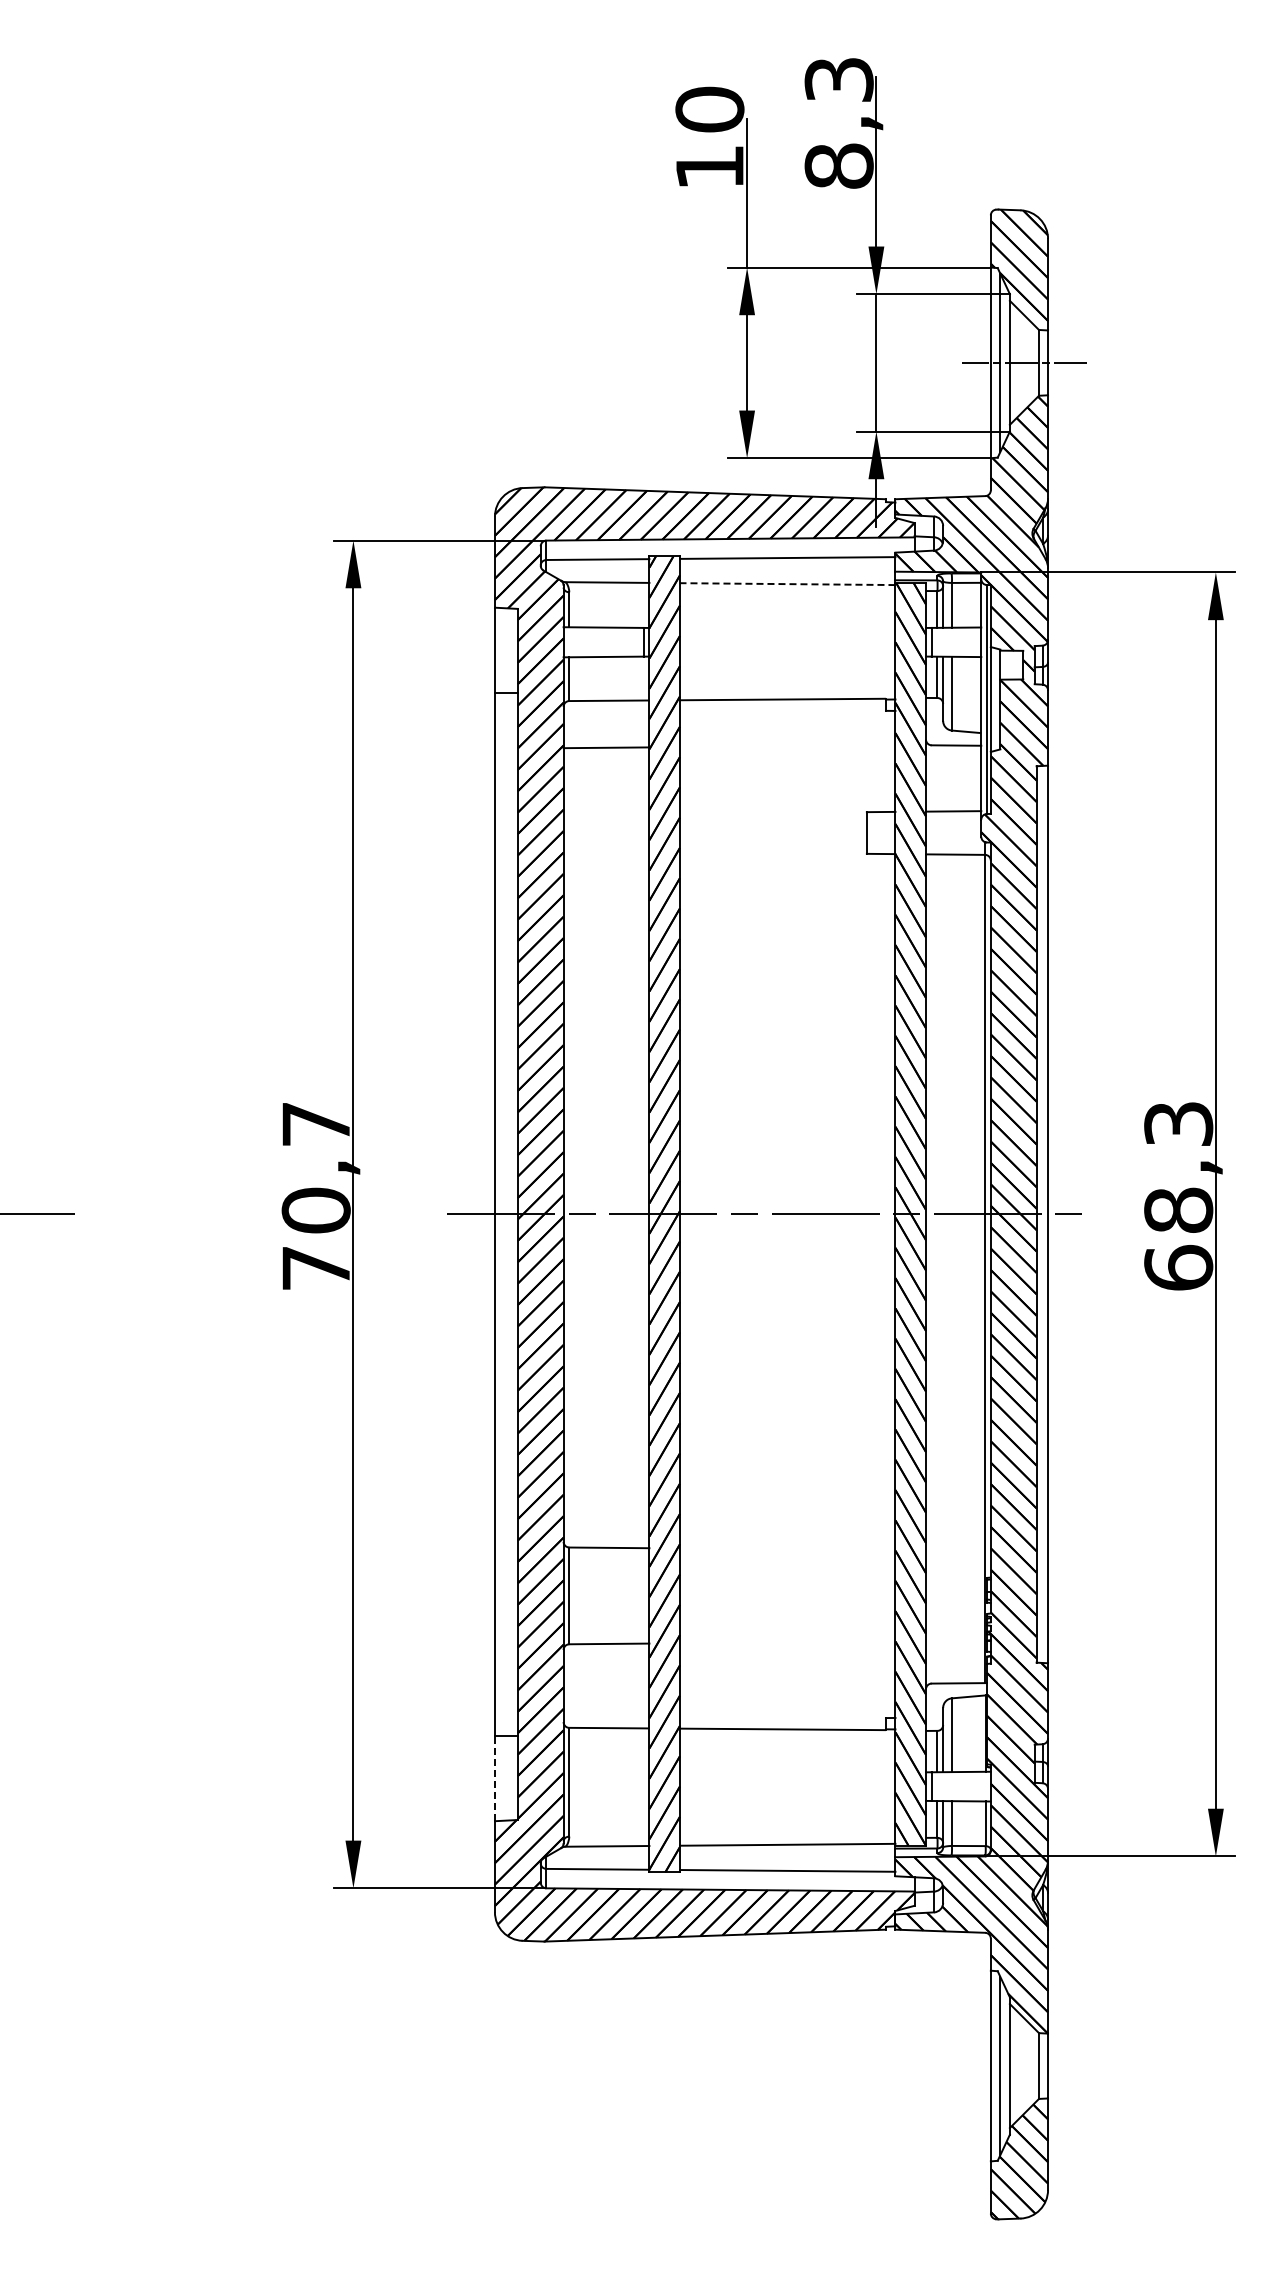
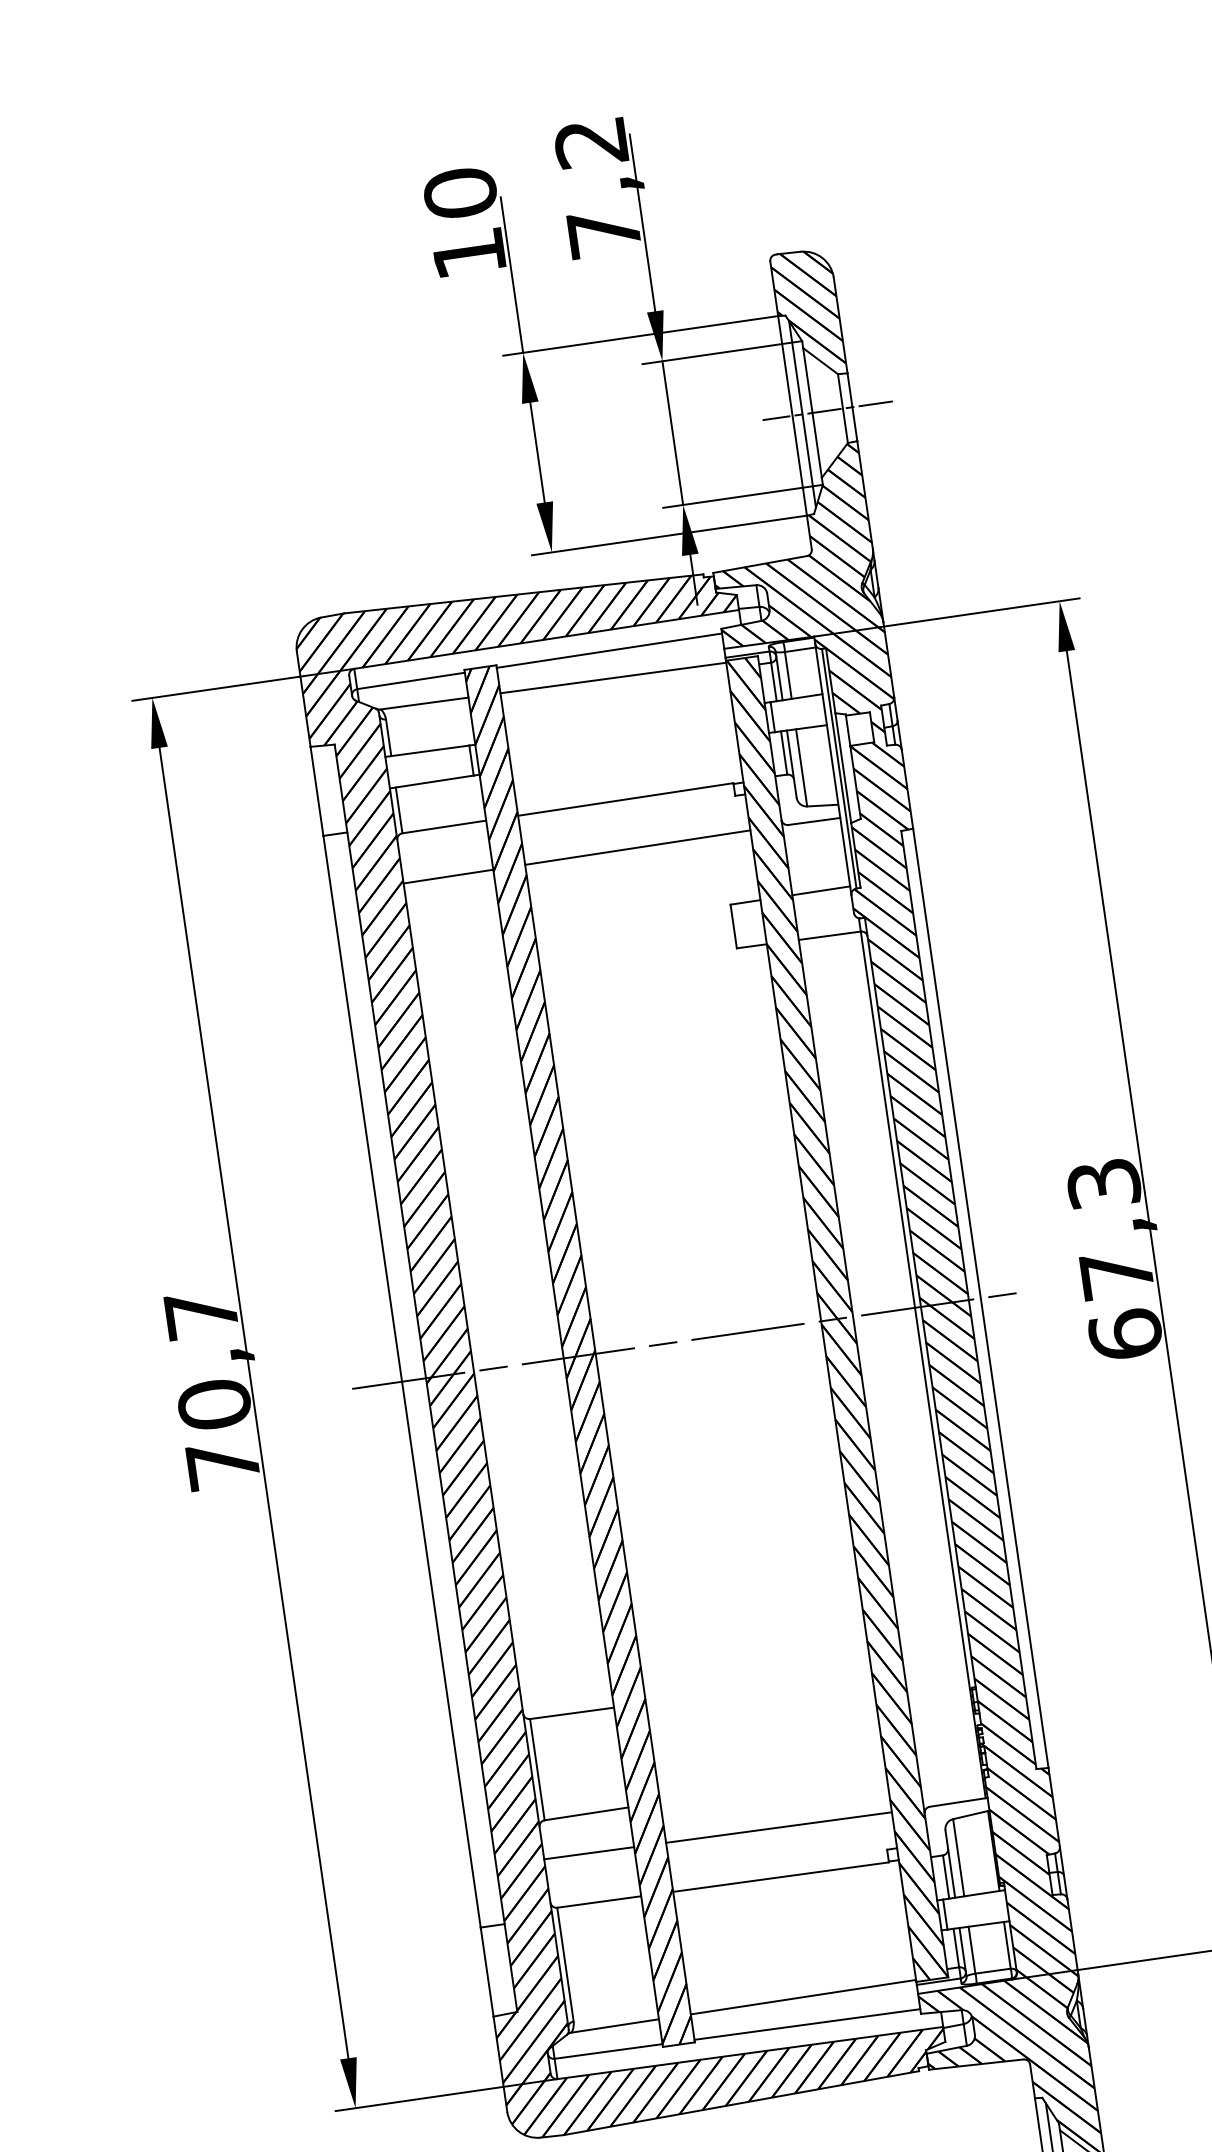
text: (838, 123) -> (597, 188), 8,3 -> 7,2
line: (787, 584) -> (613, 678), dashed -> solid
line: (787, 746) -> (637, 847), added
text: (1178, 1209) -> (1116, 1273), 68,3 -> 67,3
line: (606, 1680) -> (589, 1852), added
line: (787, 1682) -> (778, 1827), added
line: (494, 1778) -> (486, 1972), dashed -> solid

